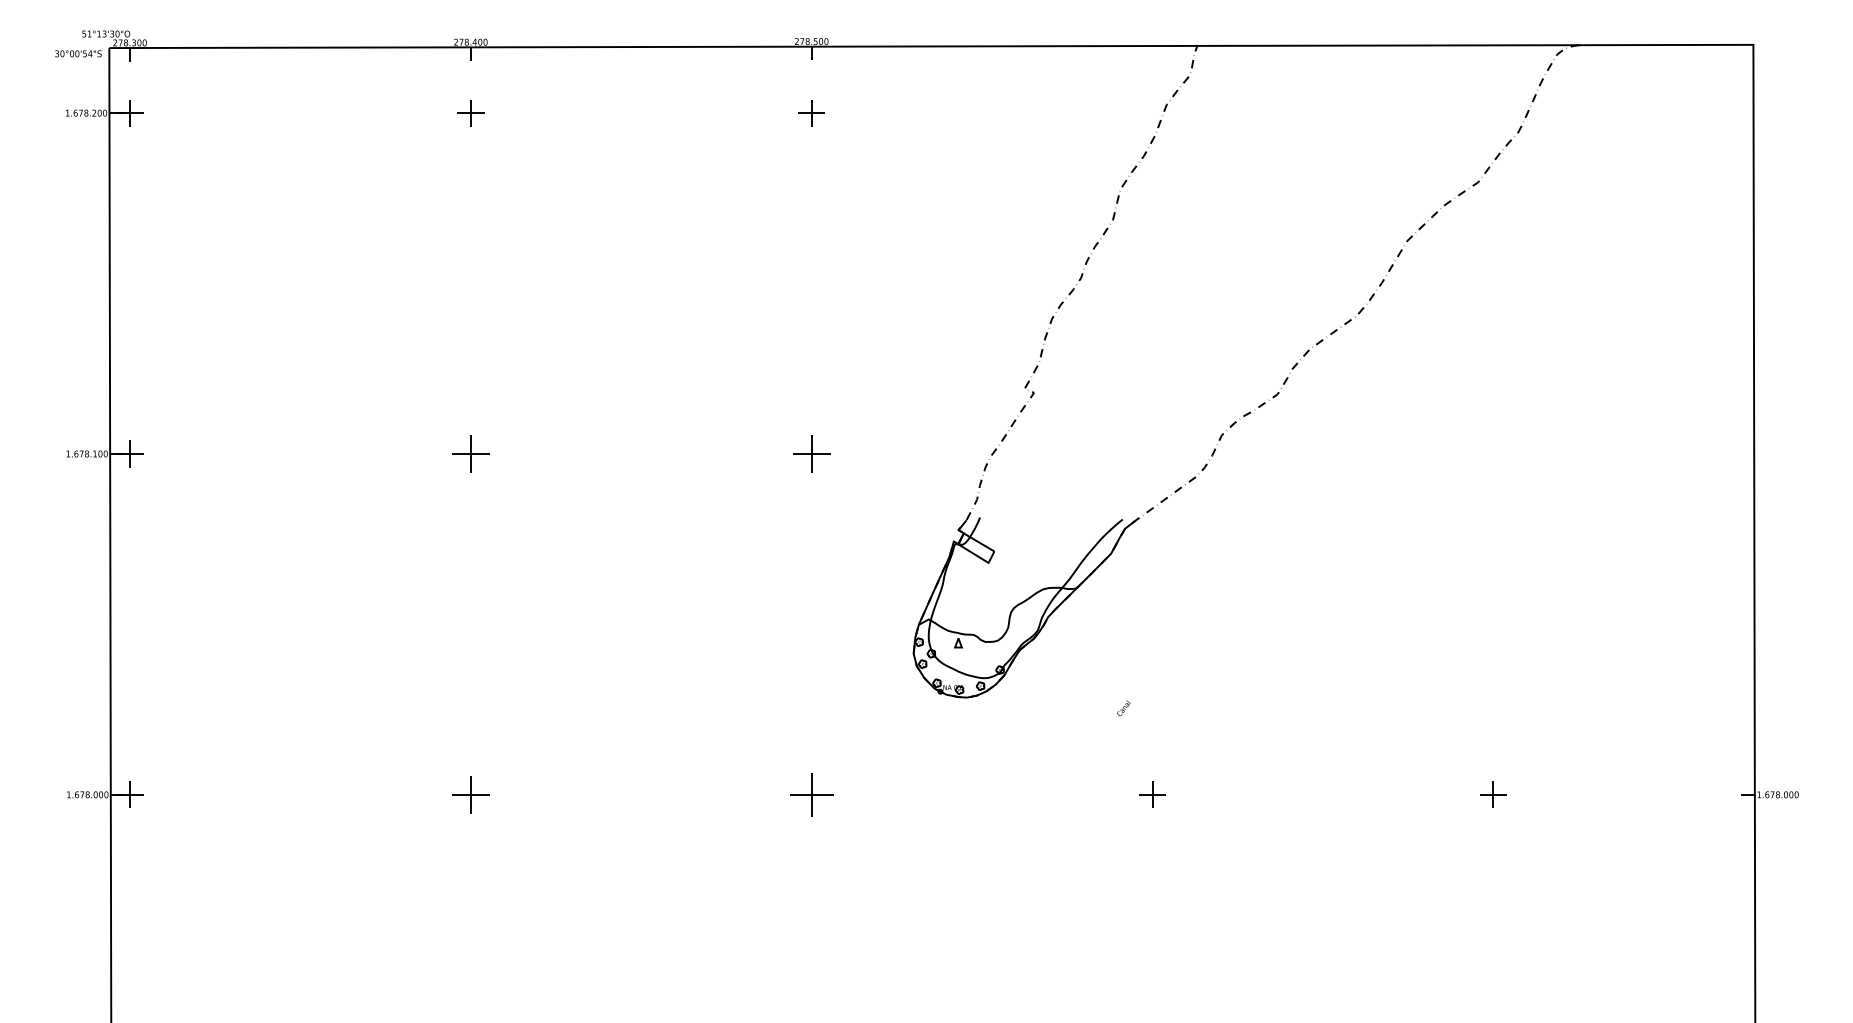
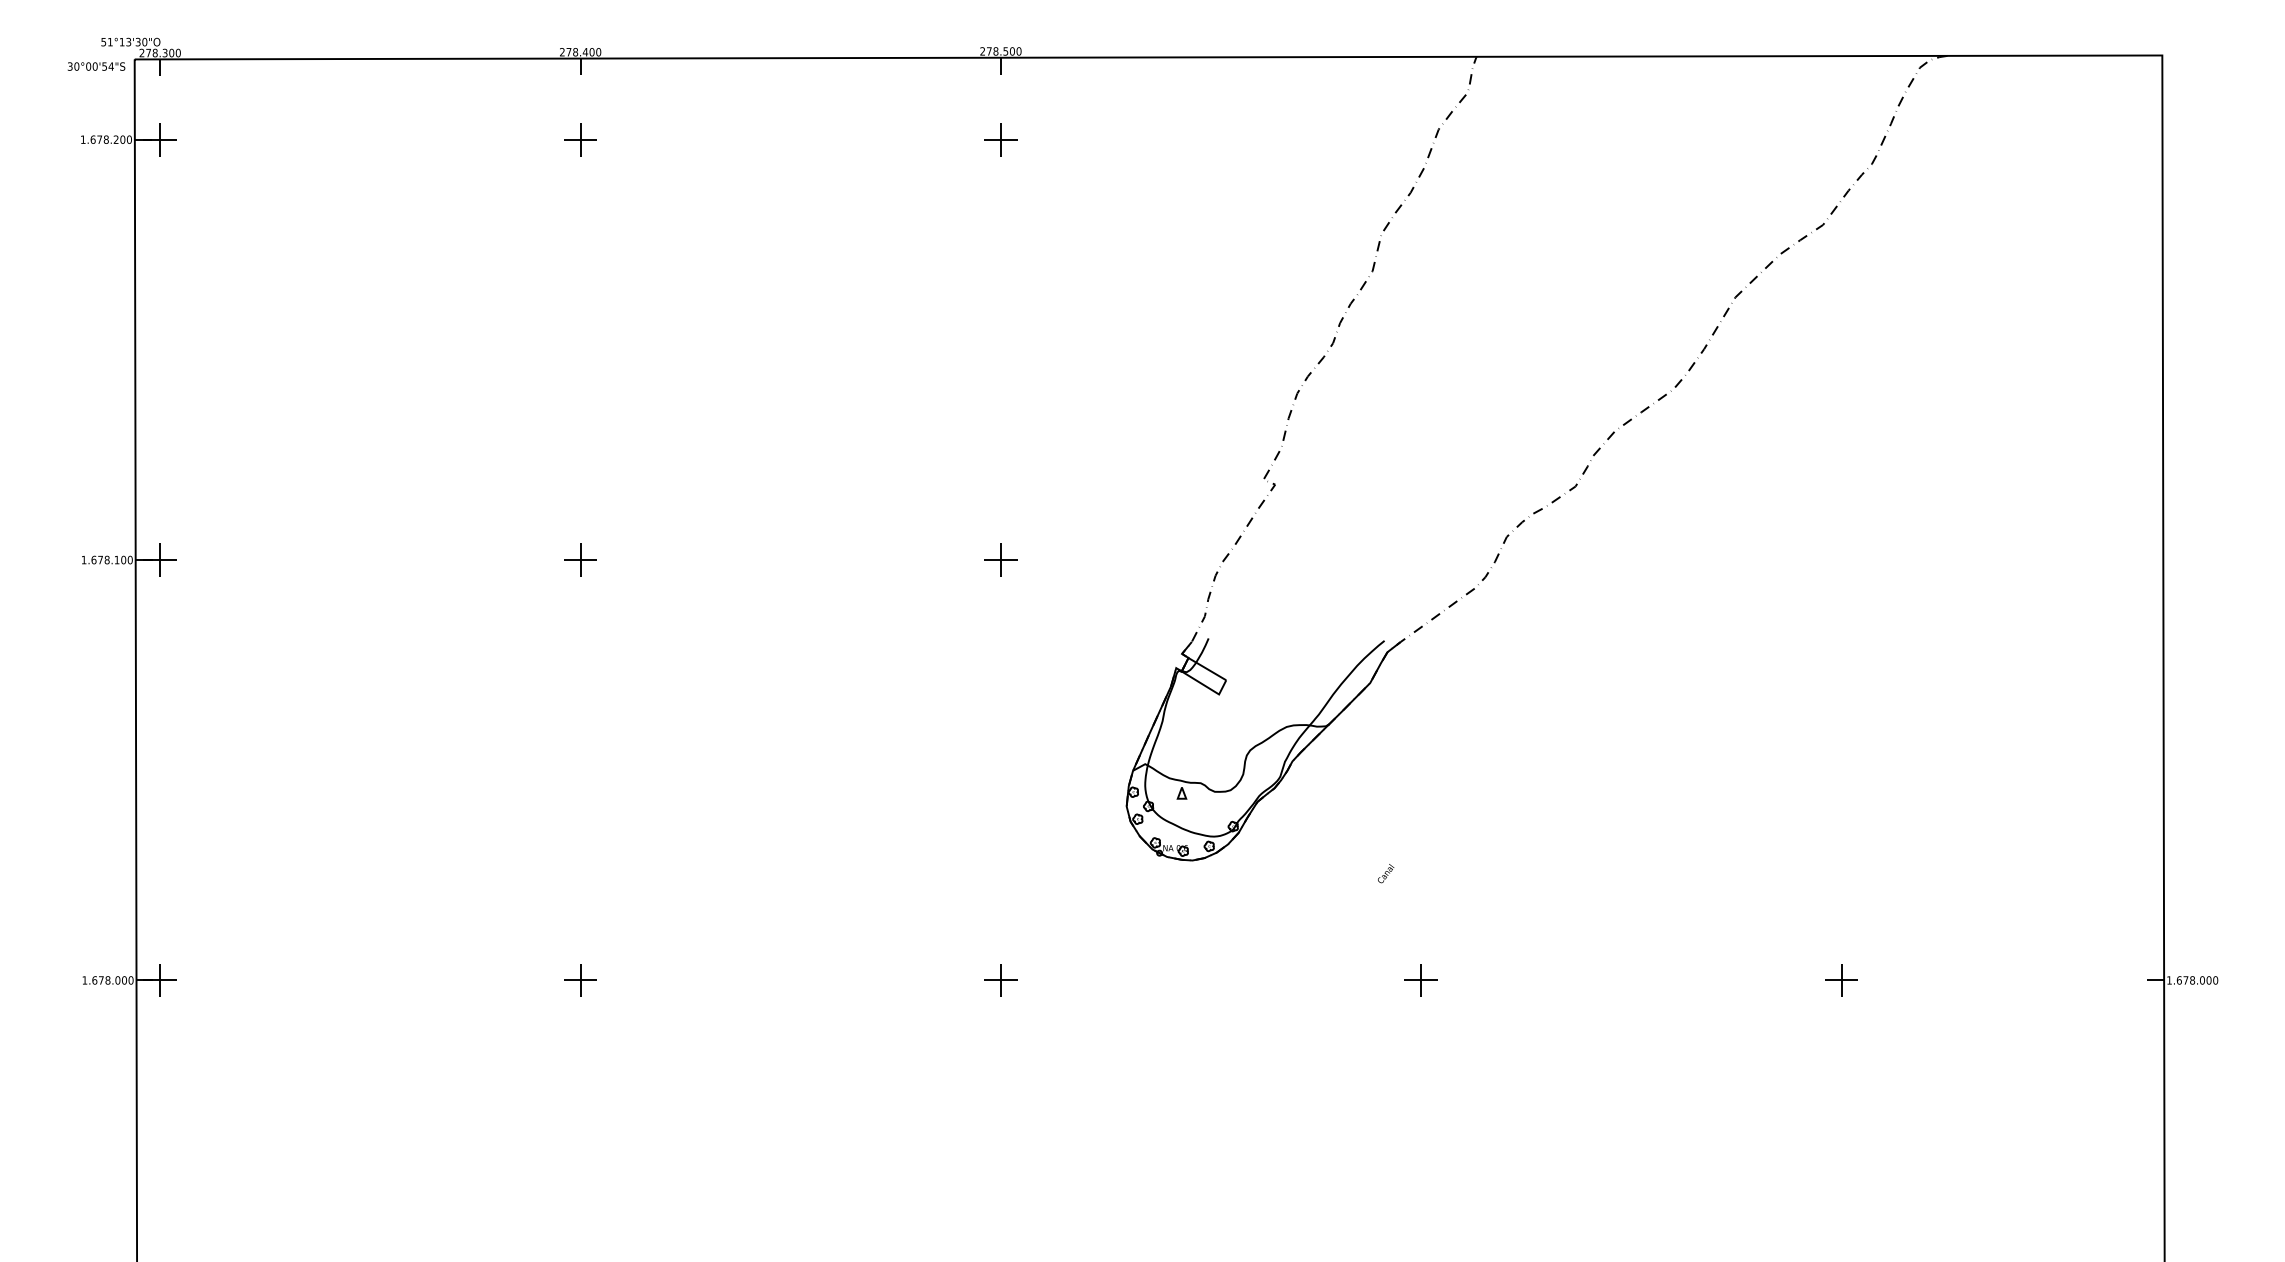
part: (470, 453) -> (580, 559), size x0.71
part: (811, 453) -> (1000, 559), size x0.71
part: (470, 794) -> (580, 980), size x0.71
part: (811, 794) -> (1000, 980), size x0.62

